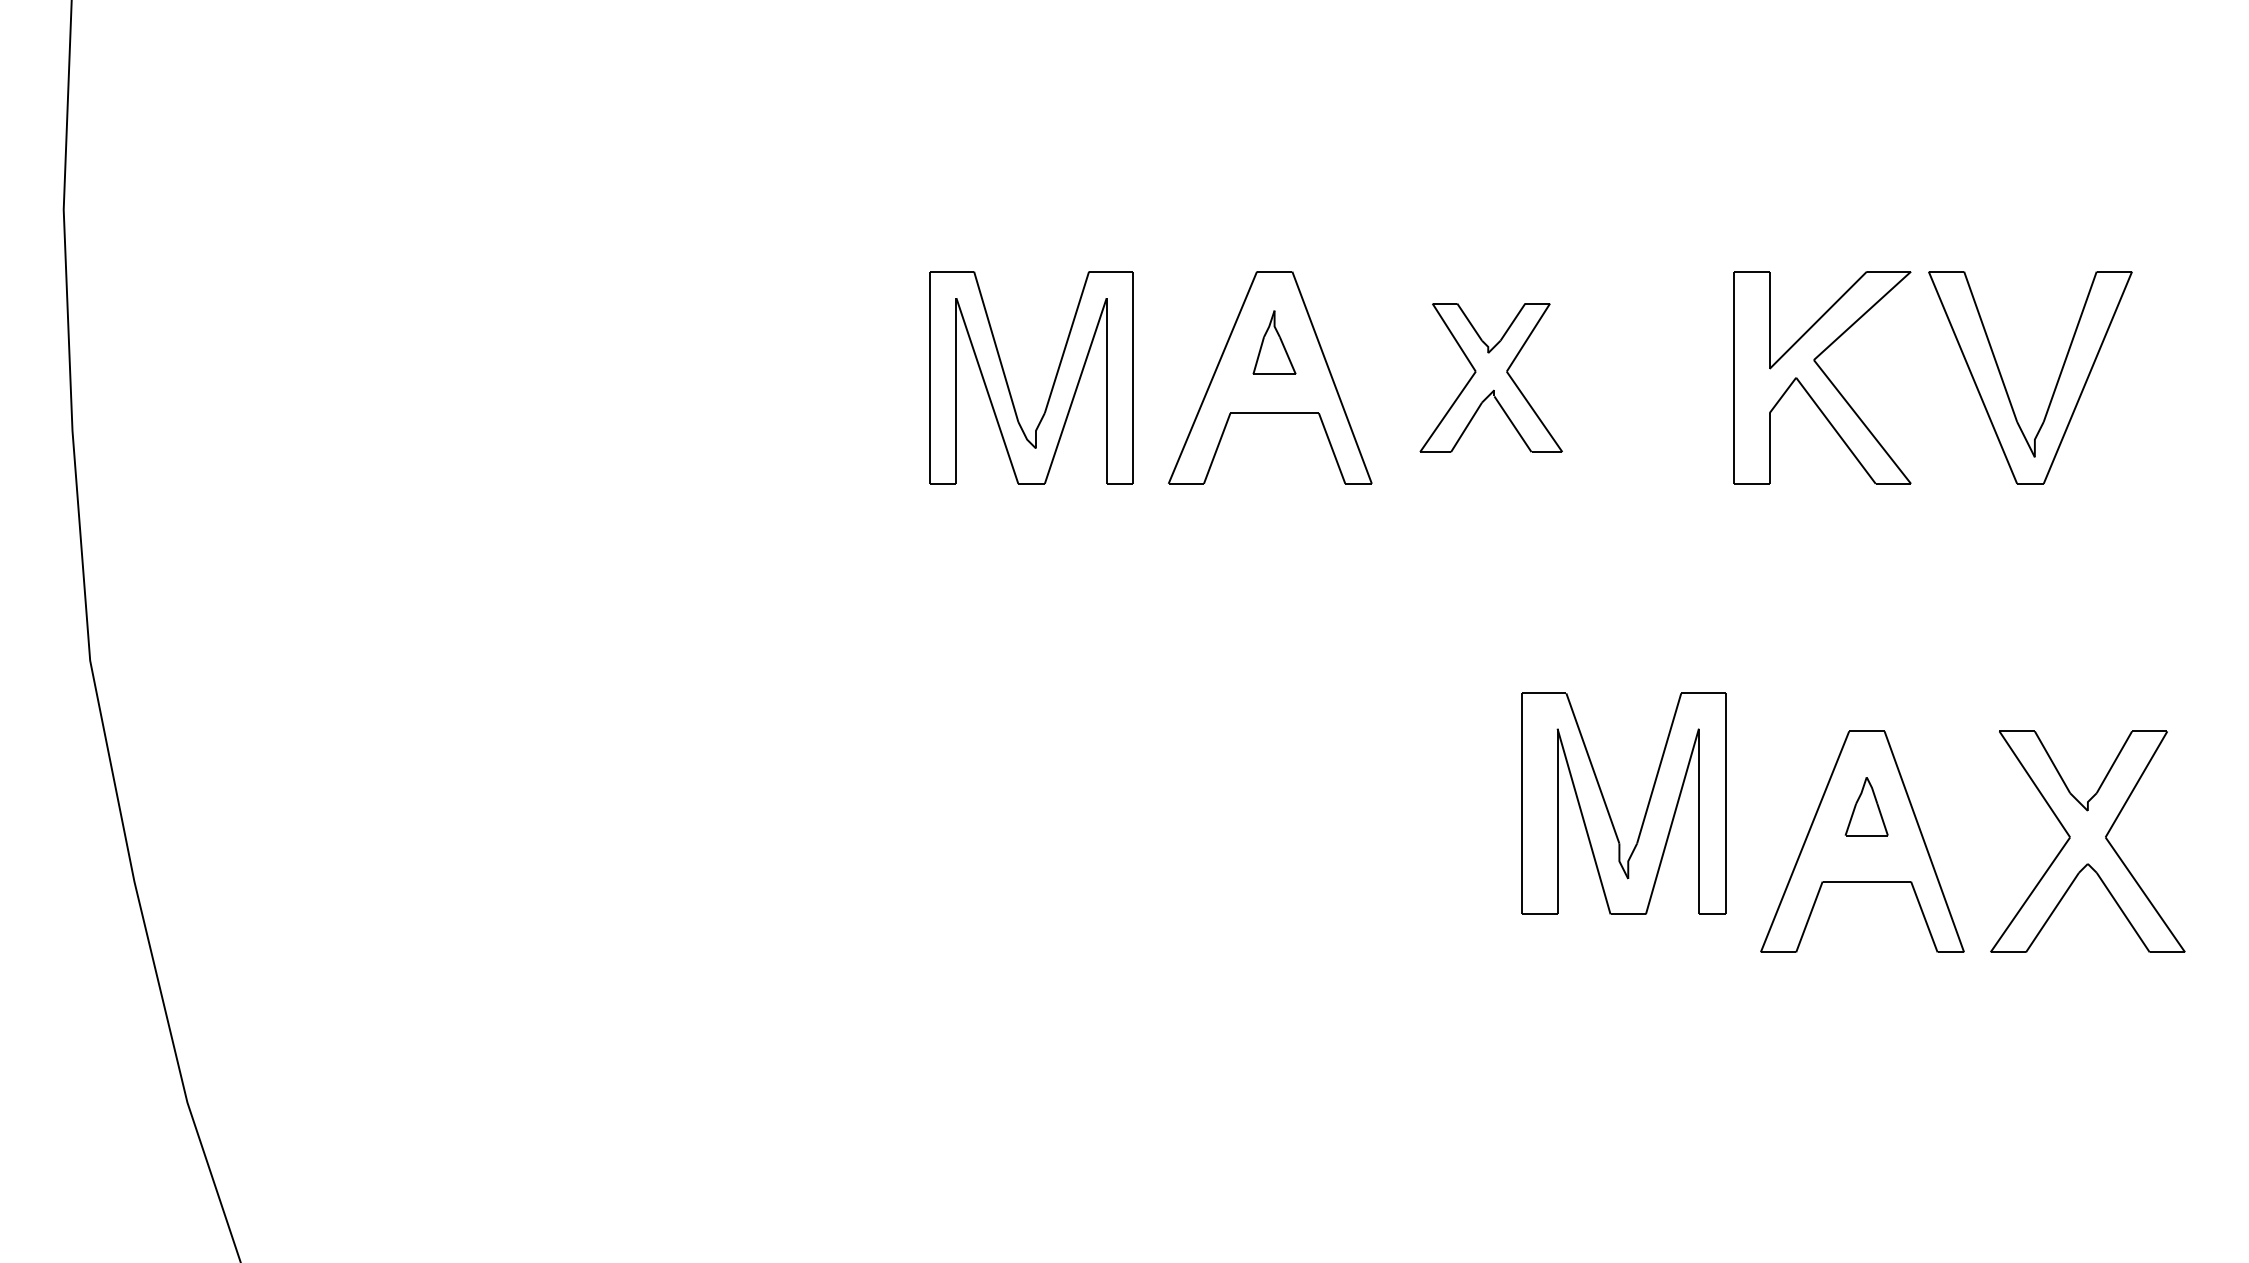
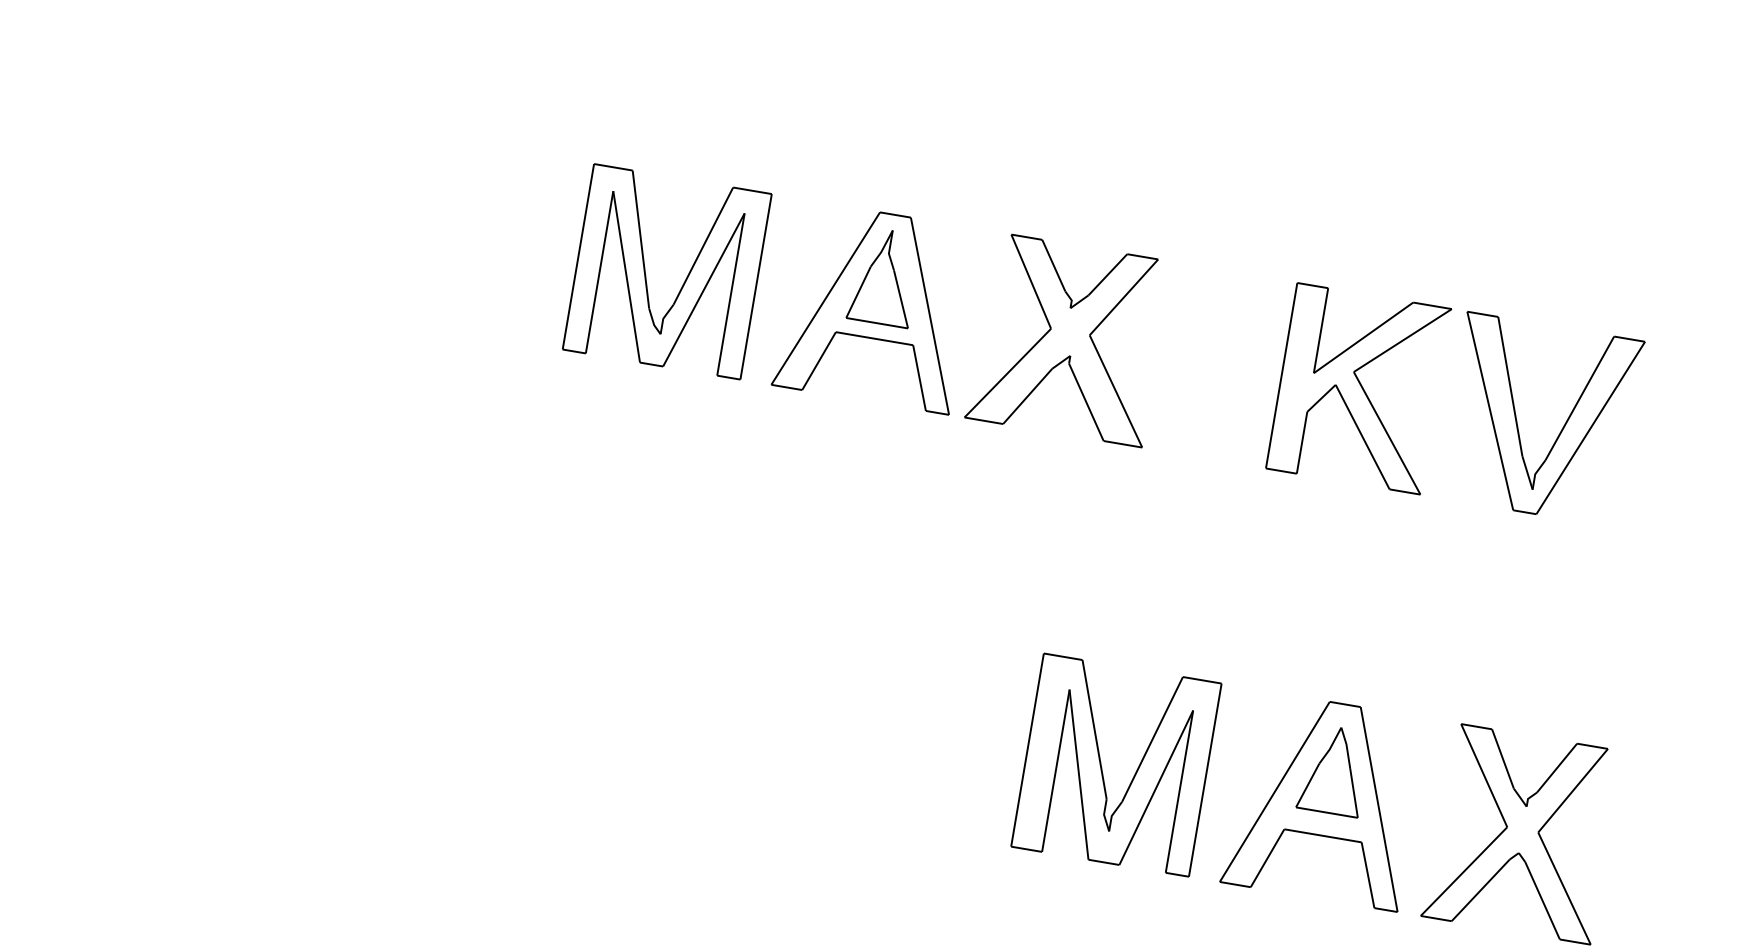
part: (1274, 342) -> (884, 276), size x1.67
part: (1491, 377) -> (1069, 339), size x1.43
part: (1866, 806) -> (1333, 770), size x1.67
part: (1608, 809) -> (1102, 767), moved

